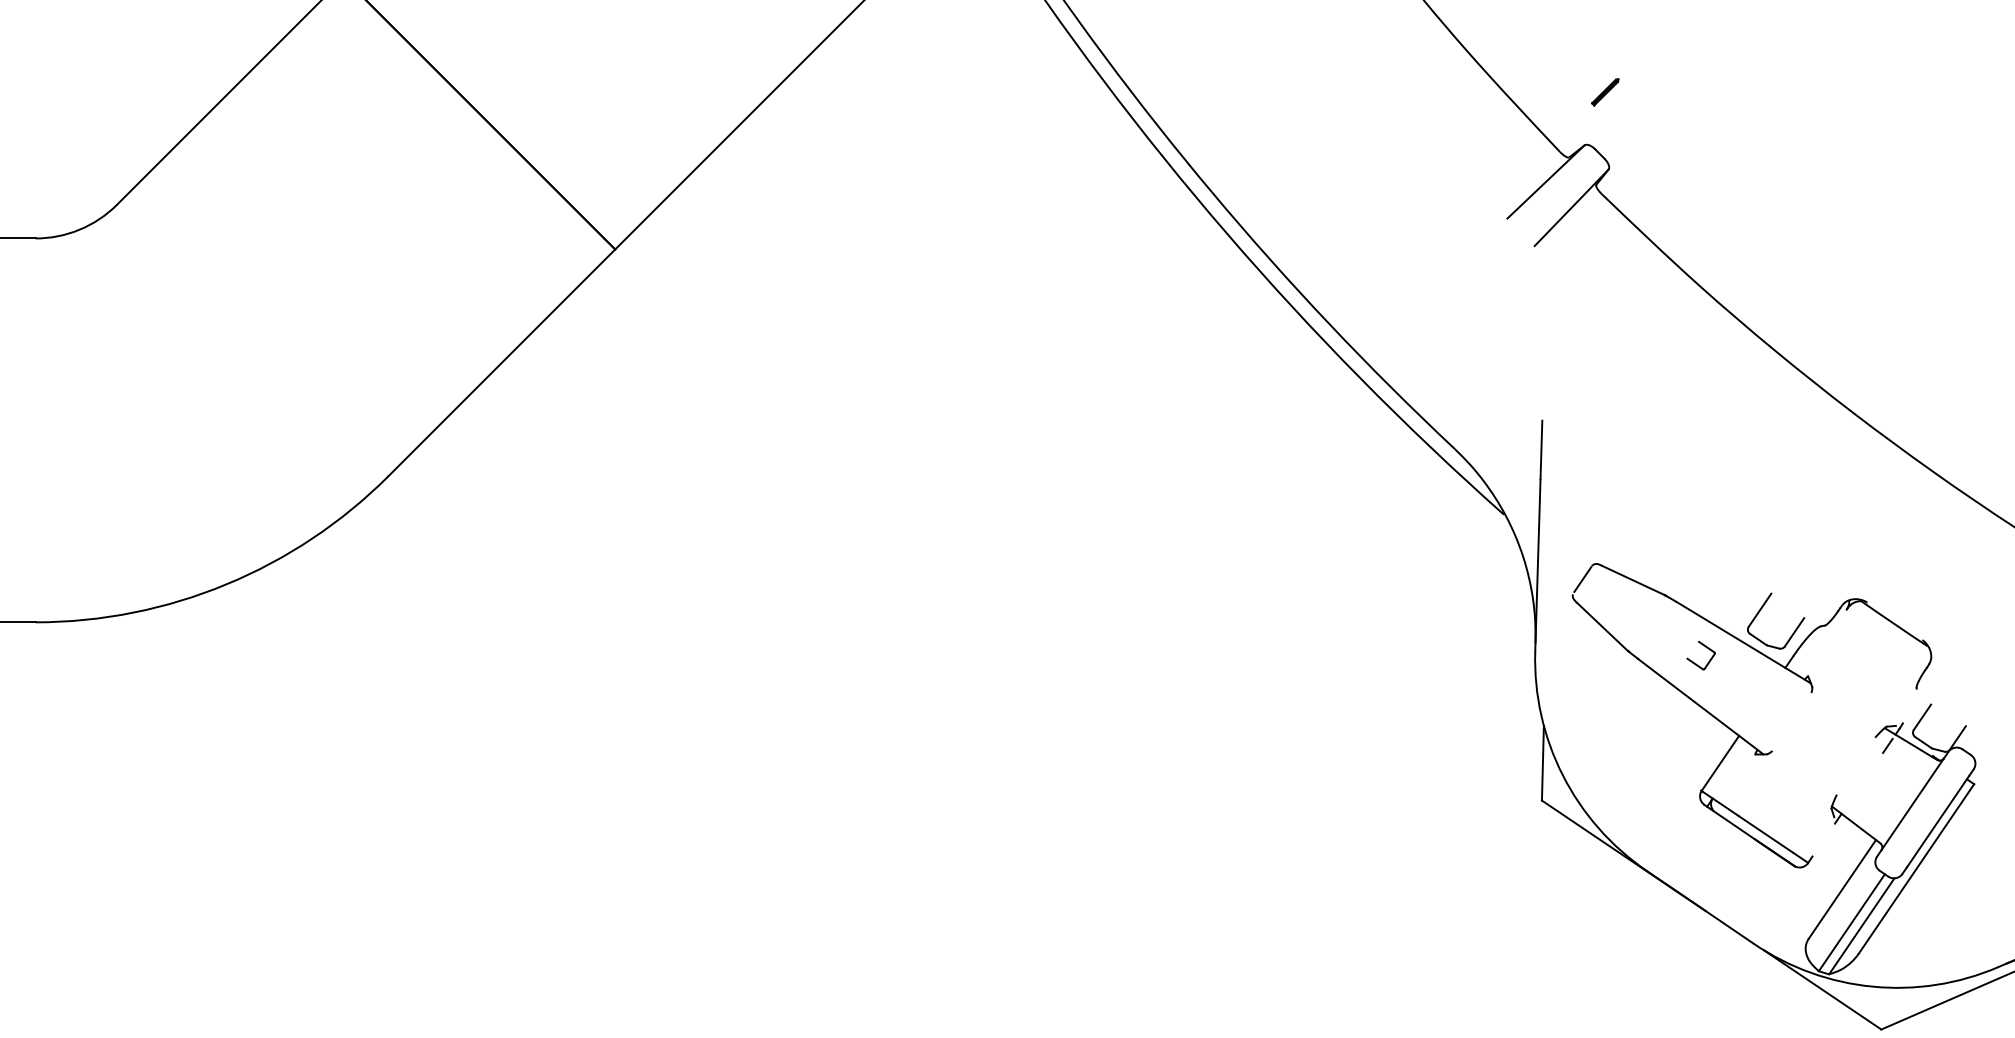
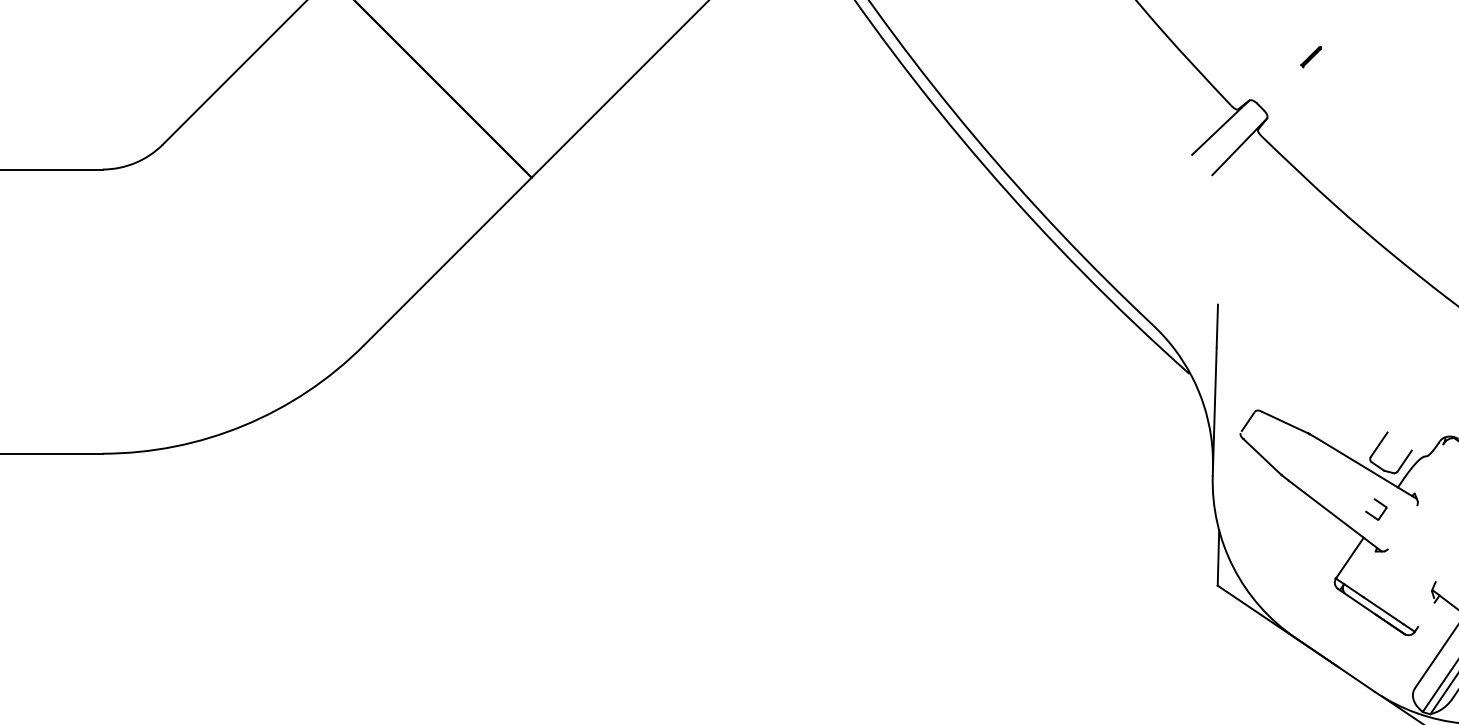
part: (1605, 92) -> (1311, 57), moved
part: (1696, 663) -> (1372, 515), moved

